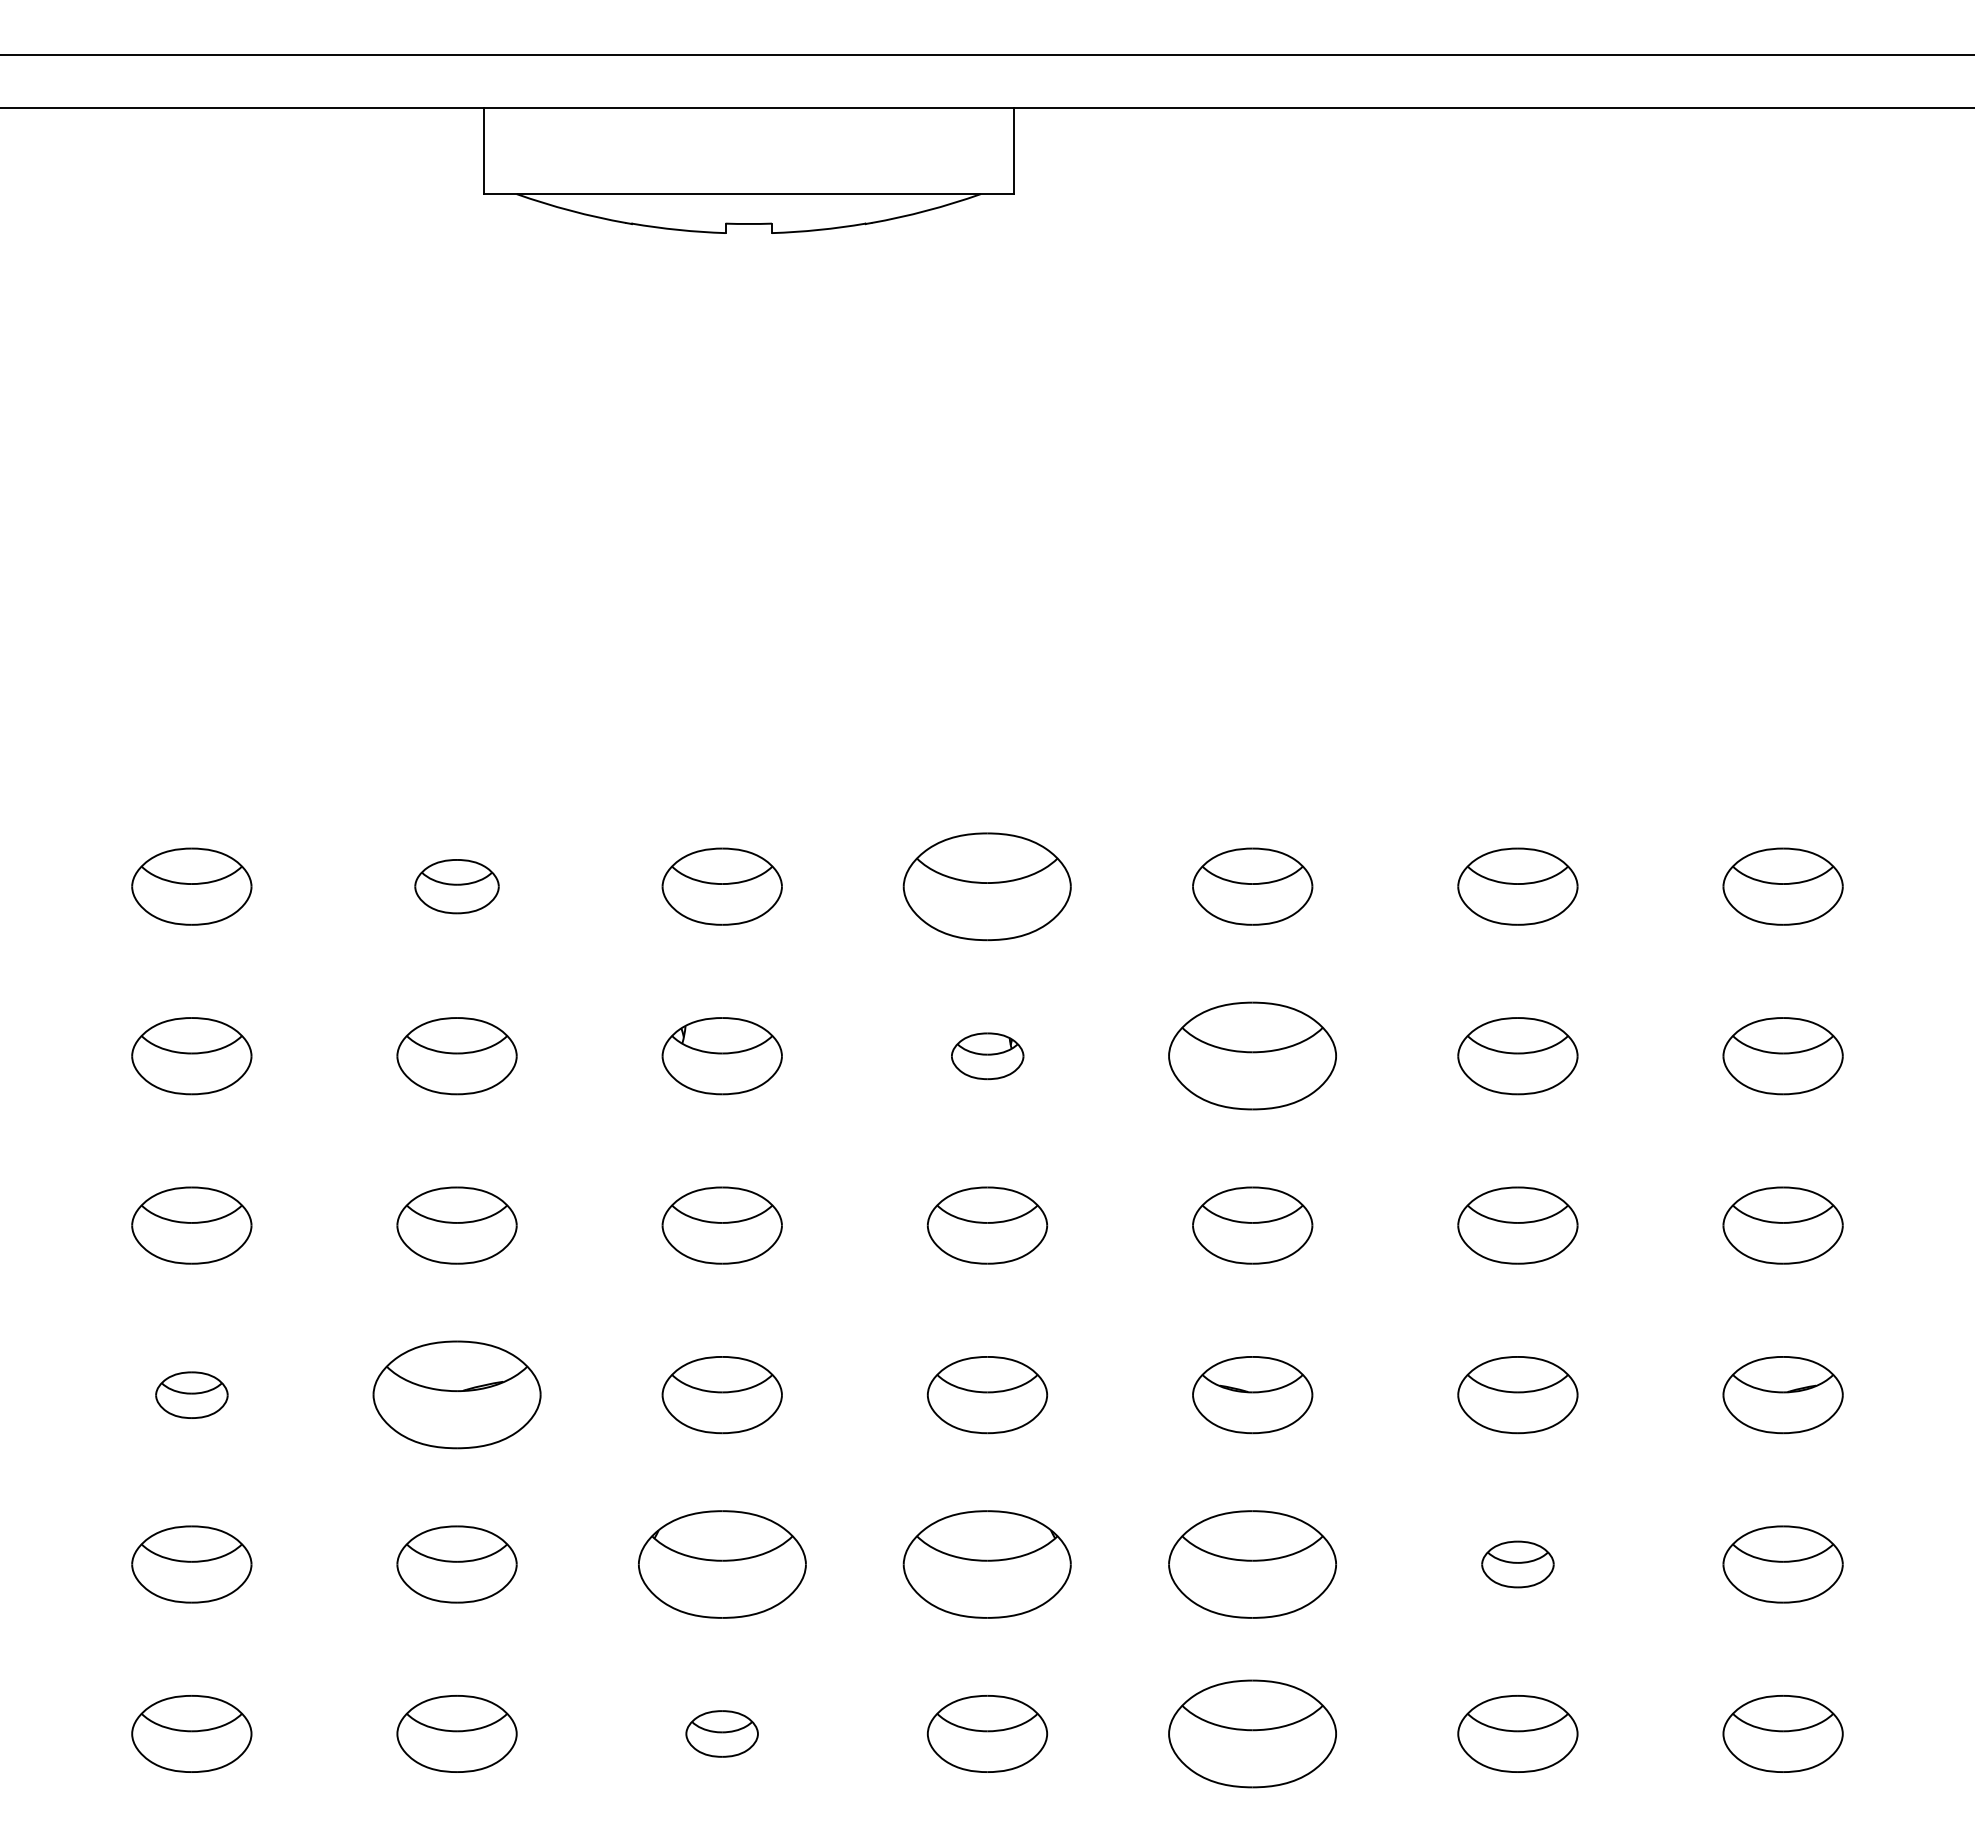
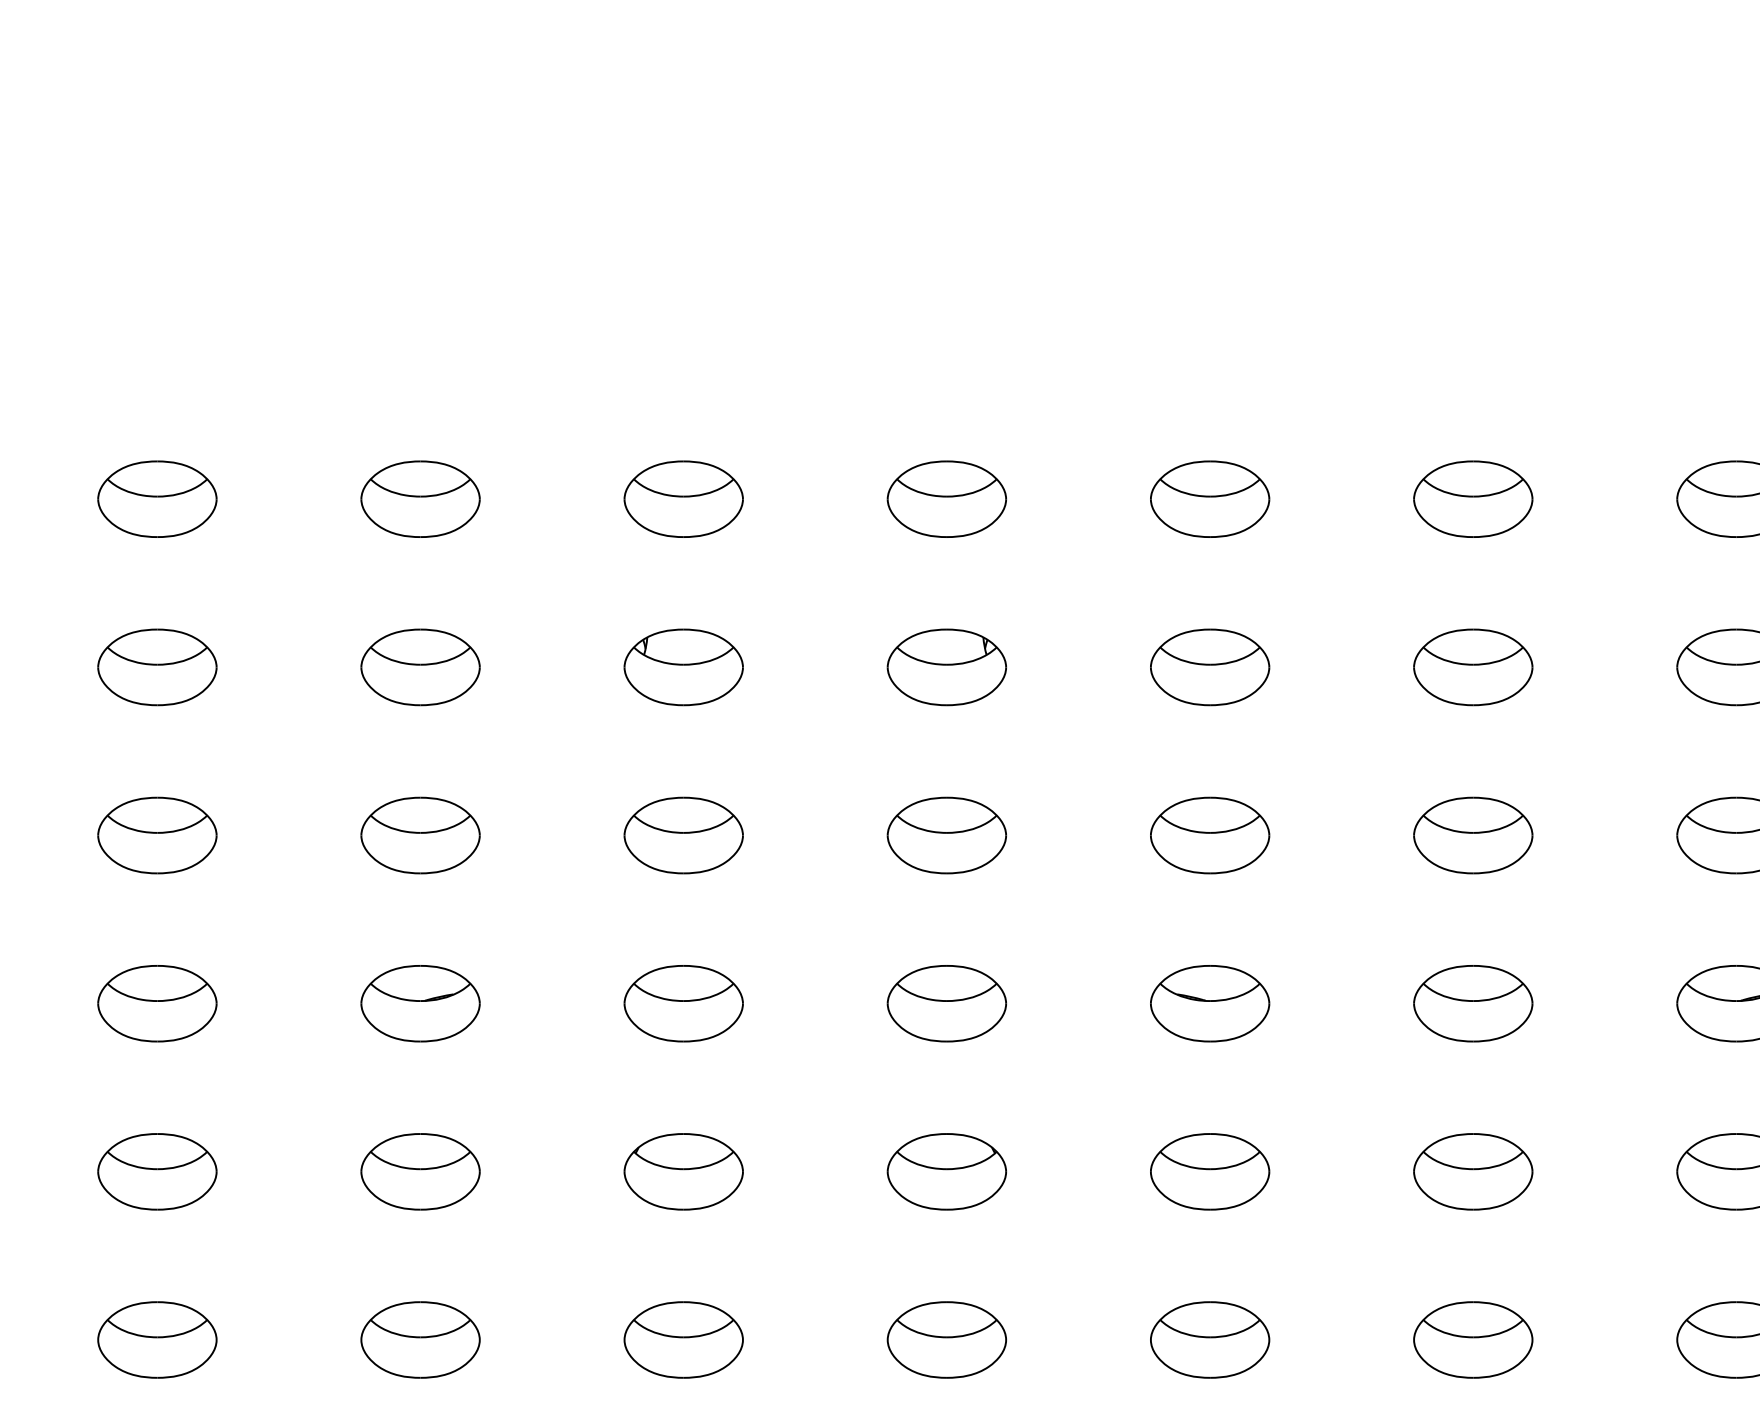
part: (456, 886) -> (420, 499), size x1.43
part: (987, 886) -> (946, 499), size x0.71
part: (987, 1056) -> (946, 667), size x1.67
part: (1252, 1056) -> (1209, 667), size x0.71
part: (191, 1395) -> (157, 1004), size x1.67
part: (456, 1395) -> (420, 1004), size x0.71
part: (721, 1564) -> (682, 1171), size x0.71
part: (987, 1564) -> (946, 1171), size x0.71
part: (1252, 1564) -> (1209, 1171), size x0.71
part: (1517, 1564) -> (1472, 1171), size x1.67
part: (721, 1733) -> (682, 1339), size x1.67
part: (1252, 1733) -> (1209, 1339), size x0.71

